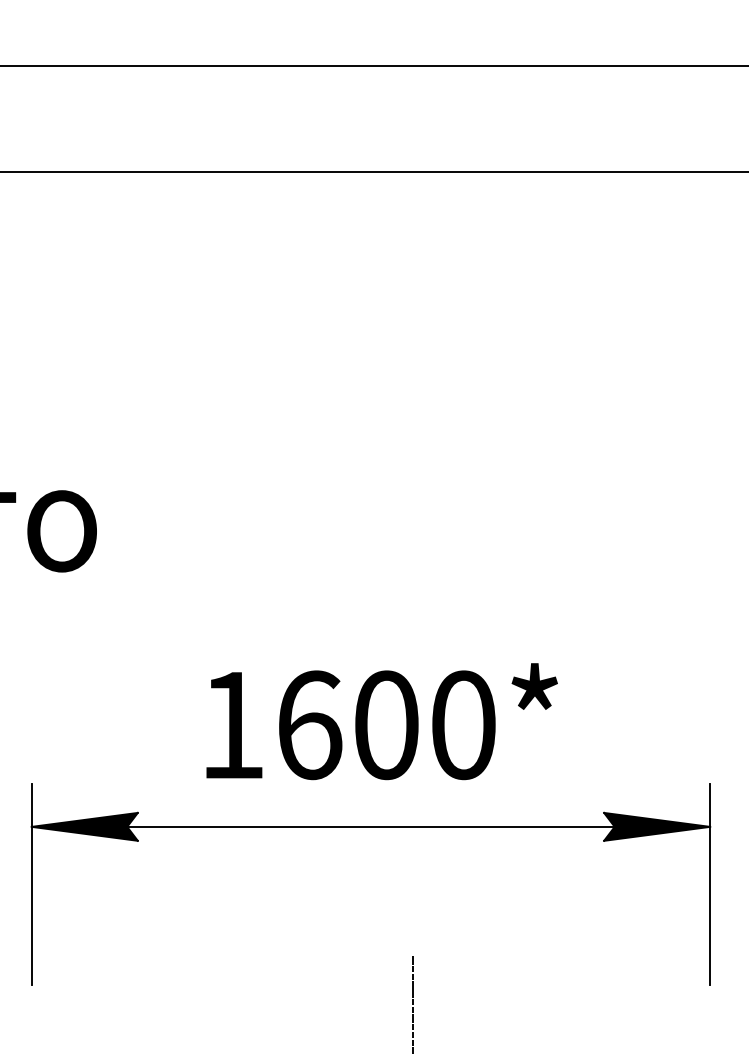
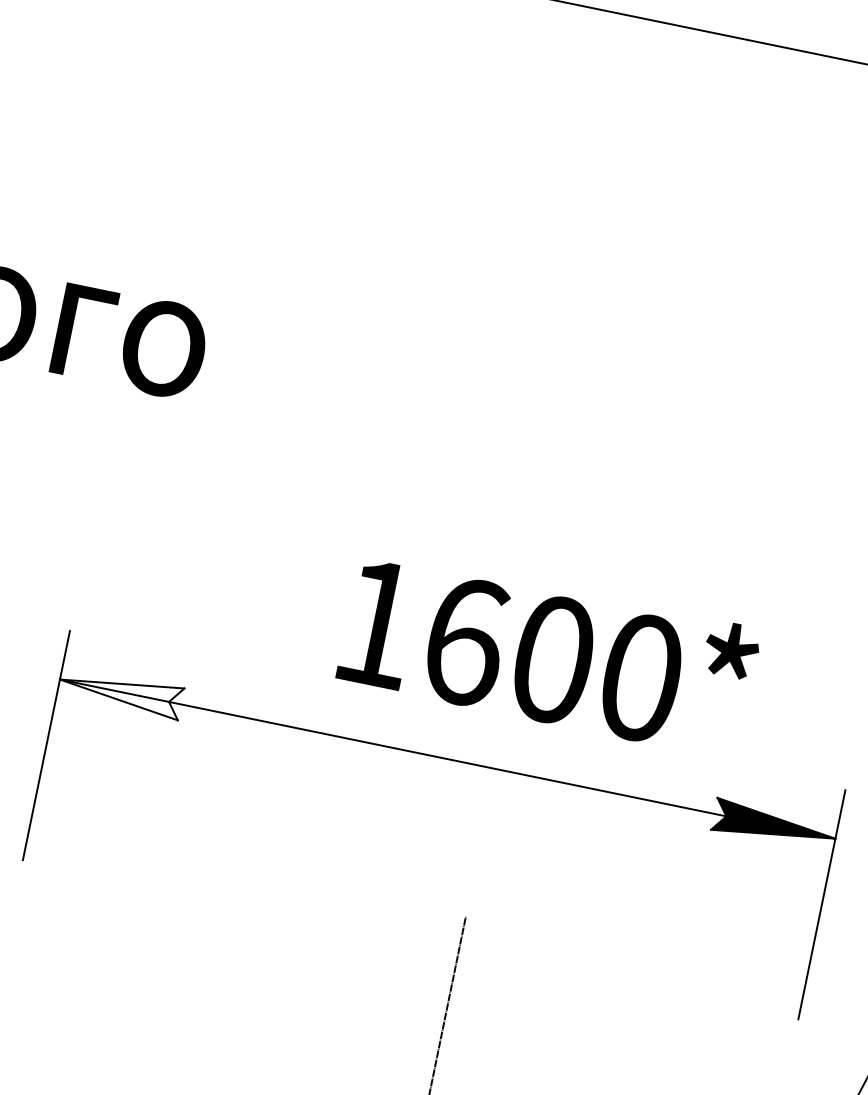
text: (381, 721) -> (548, 654), moved
fill: (84, 826) -> (120, 691), removed

